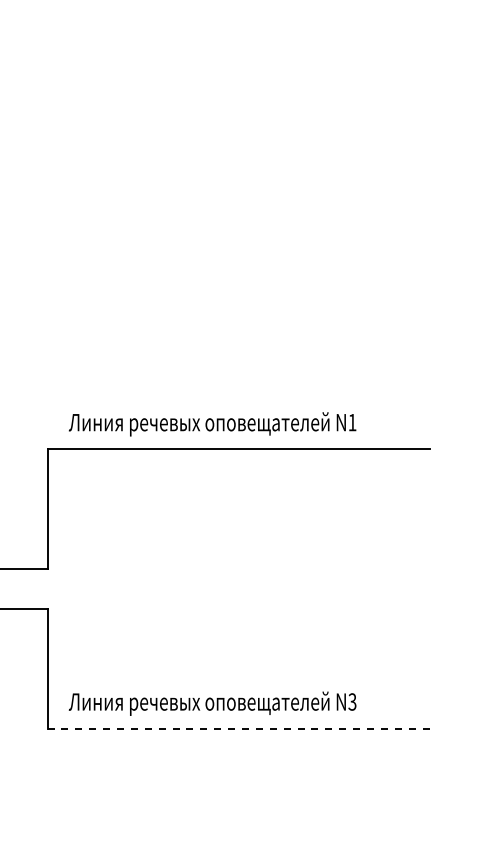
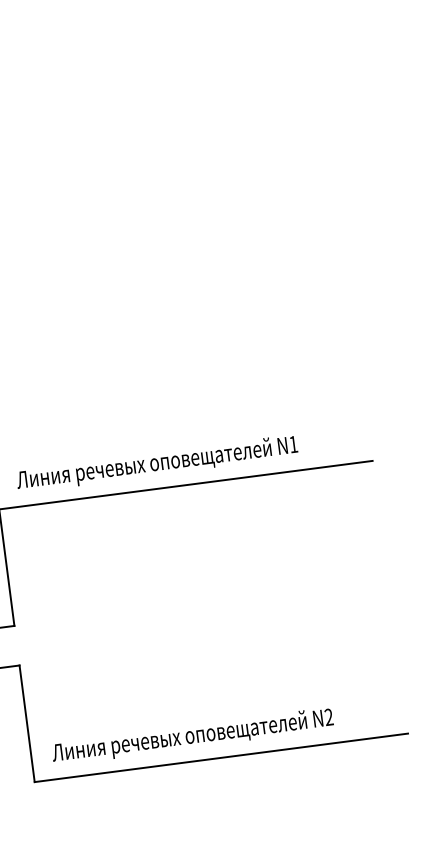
text: (352, 702) -> (329, 717), N3 -> N2
line: (239, 728) -> (222, 757), dashed -> solid

